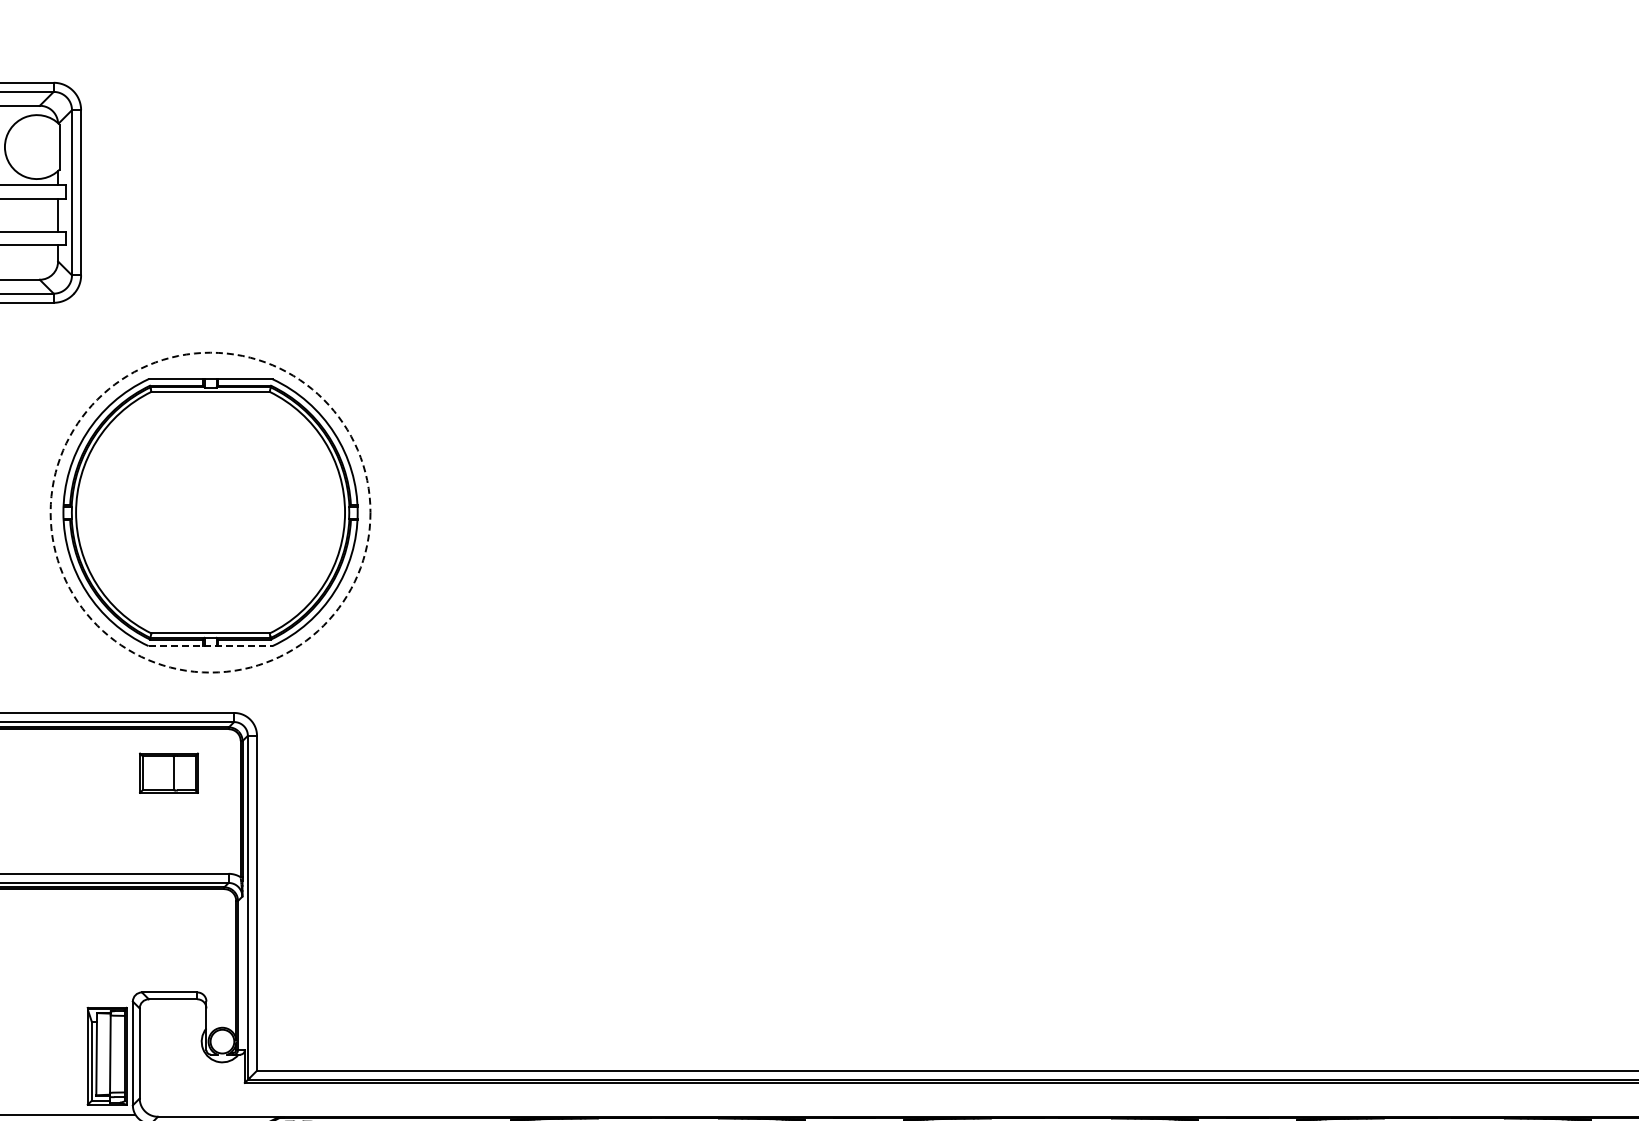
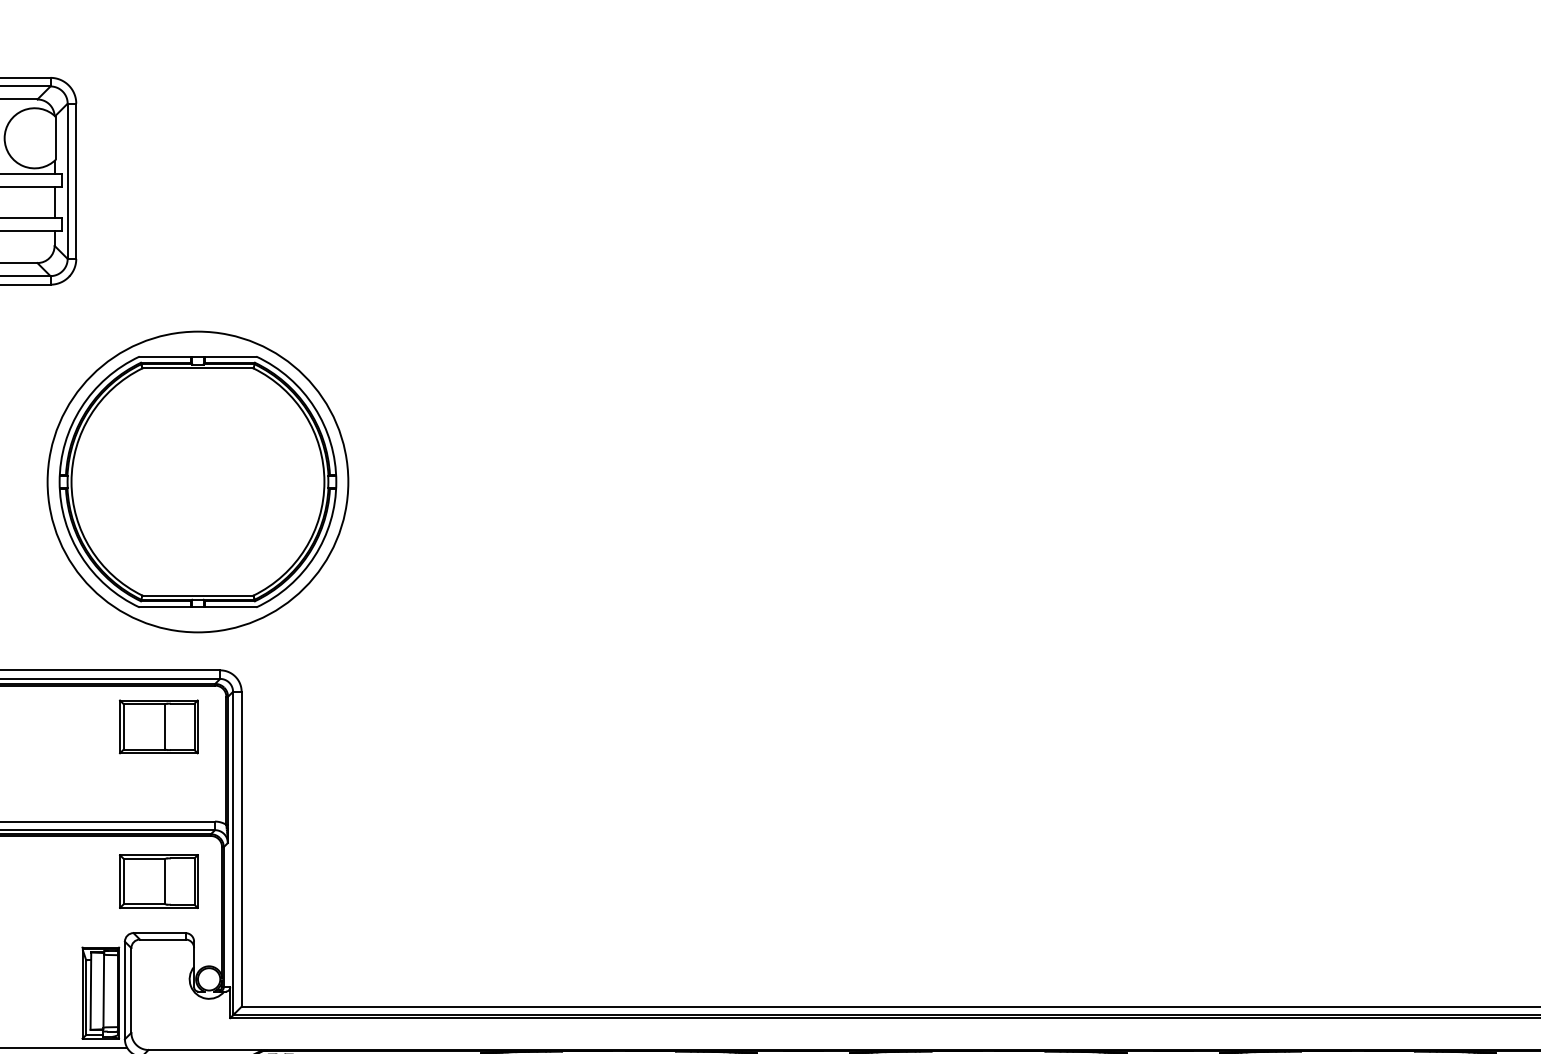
circle: (210, 512) -> (197, 481), dashed -> solid
line: (211, 646) -> (198, 607), dashed -> solid
part: (168, 773) -> (158, 727), size x1.43
part: (168, 937) -> (158, 881), added

